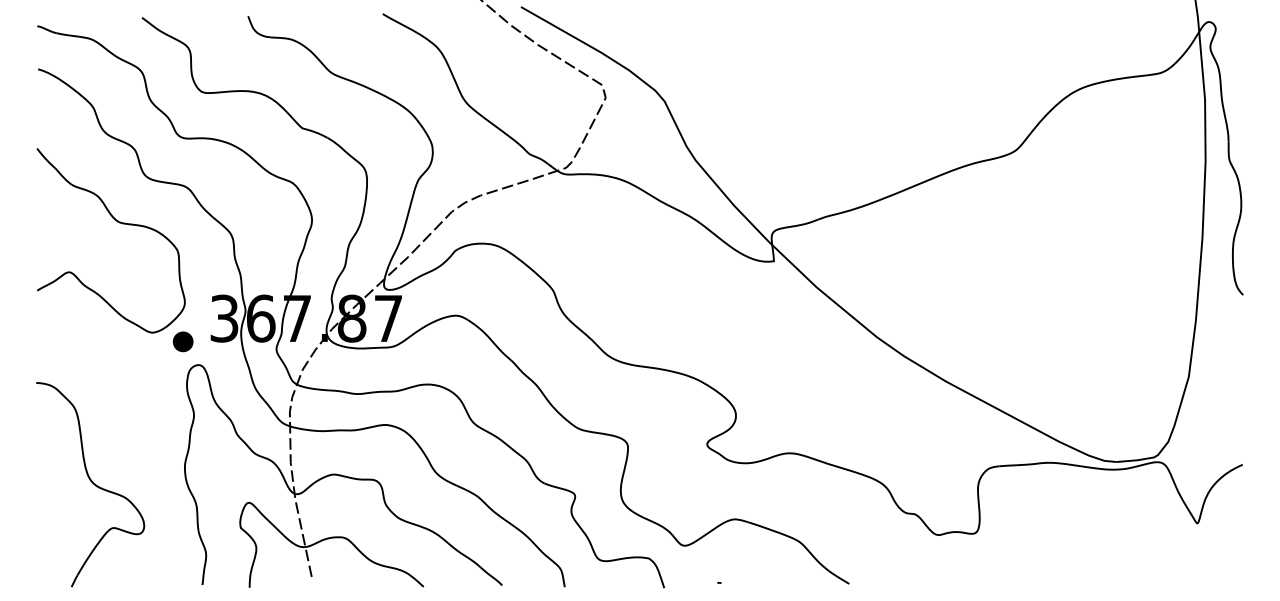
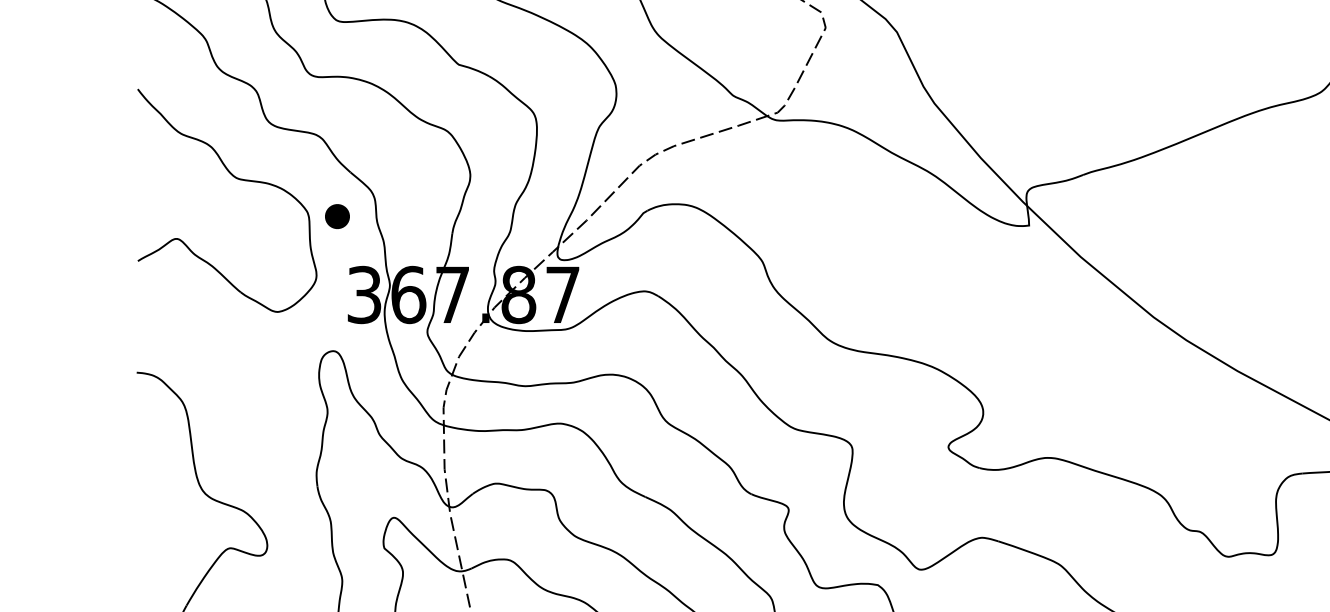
part: (182, 341) -> (336, 216), moved

